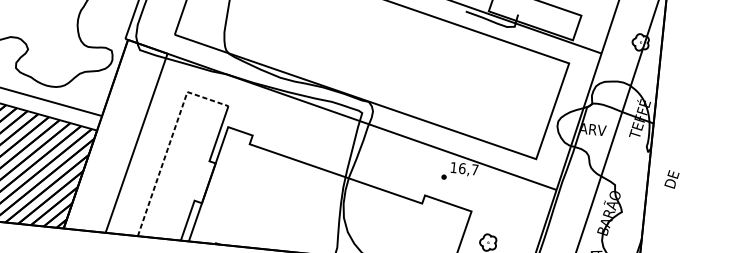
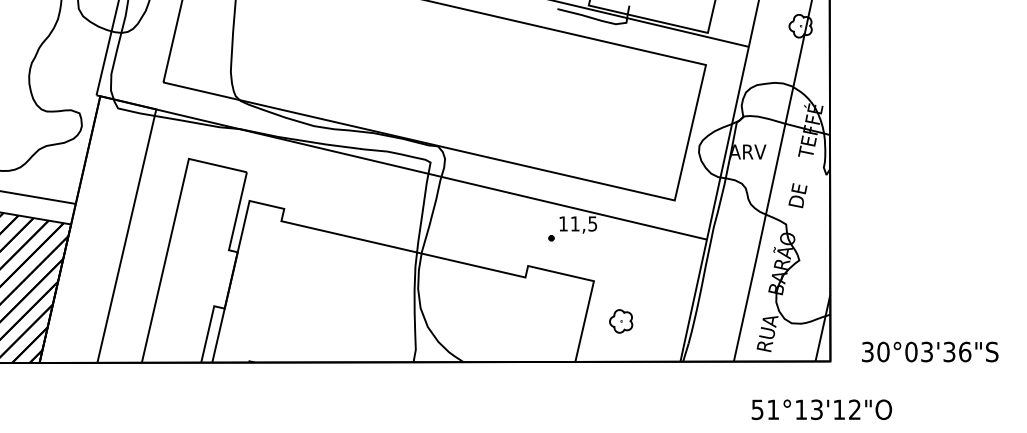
line: (170, 142) -> (172, 230), dashed -> solid
text: (468, 168) -> (583, 223), 16,7 -> 11,5
text: (671, 179) -> (797, 195), moved

